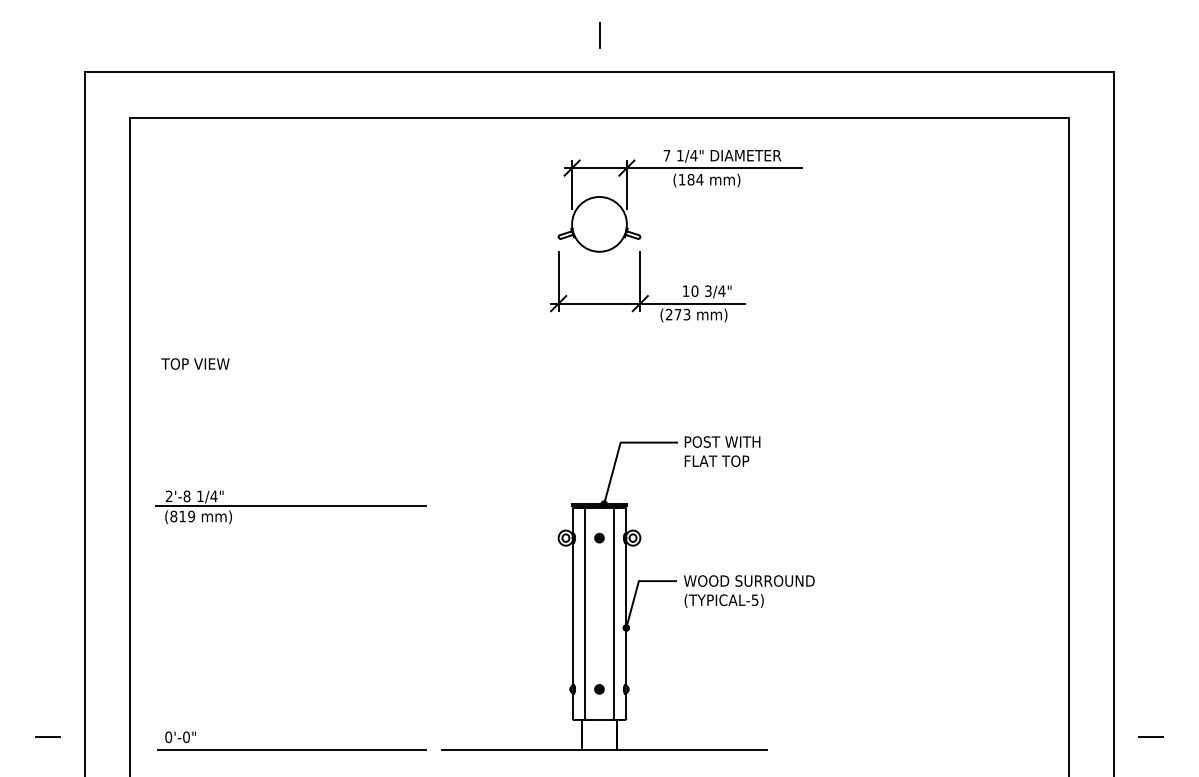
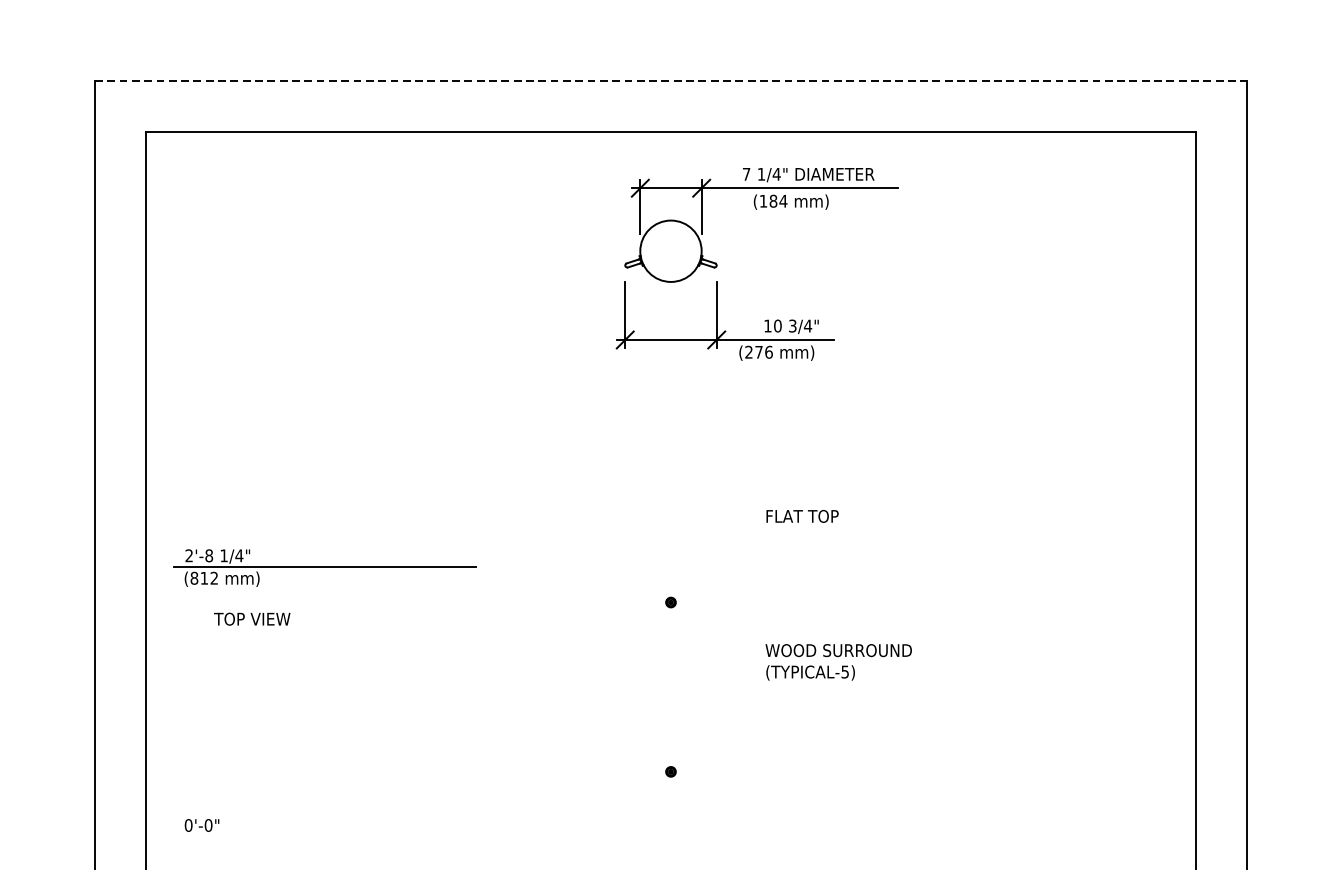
line: (599, 35) -> (671, 39), removed
line: (599, 72) -> (671, 81), solid -> dashed
text: (686, 314) -> (768, 352), (273 -> (276
text: (195, 363) -> (252, 618), moved
text: (191, 516) -> (214, 578), (819 -> (812
part: (604, 593) -> (676, 664), removed
line: (47, 737) -> (52, 825), removed
line: (1150, 737) -> (1287, 825), removed
line: (291, 749) -> (326, 839), removed

